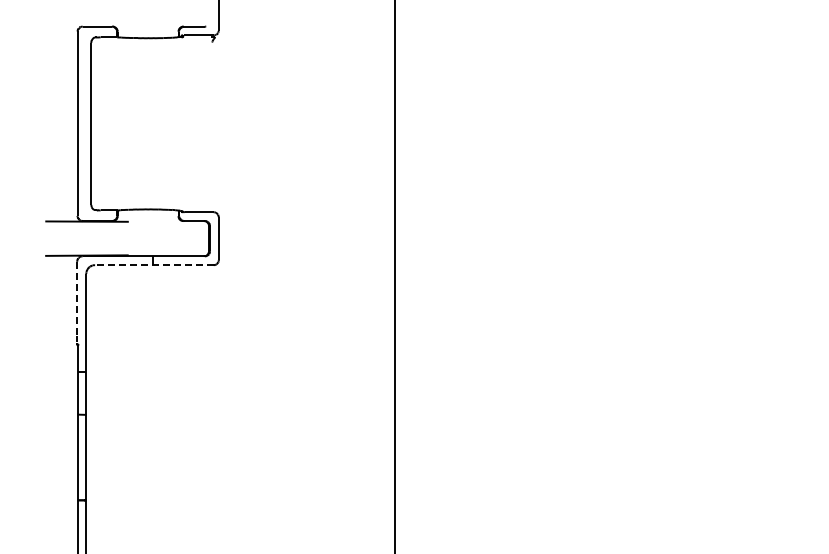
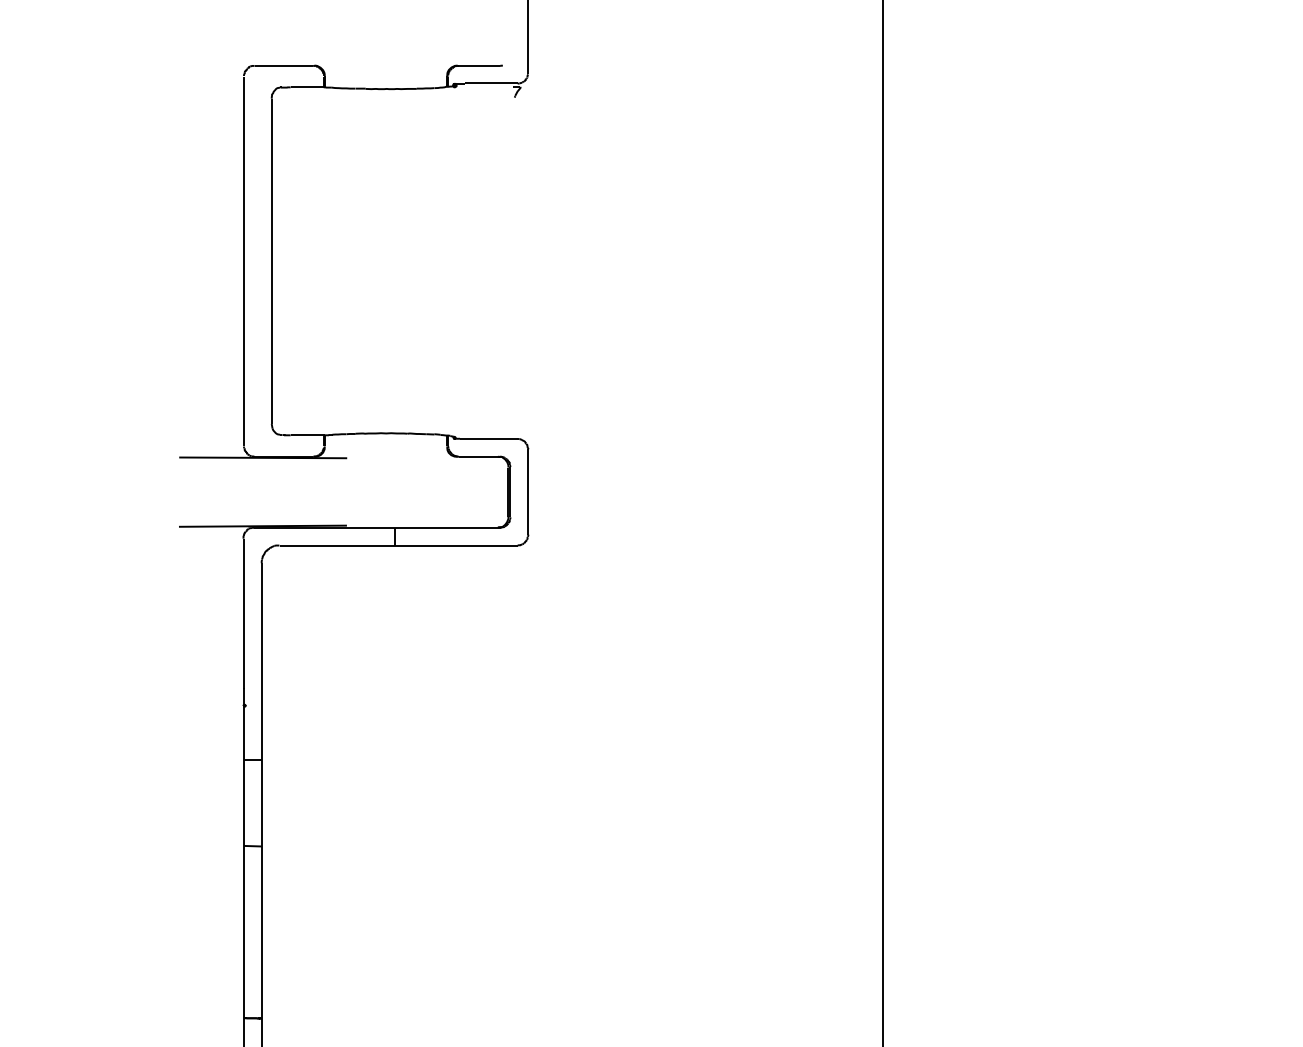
line: (153, 265) -> (396, 546), dashed -> solid
line: (77, 299) -> (243, 614), dashed -> solid

